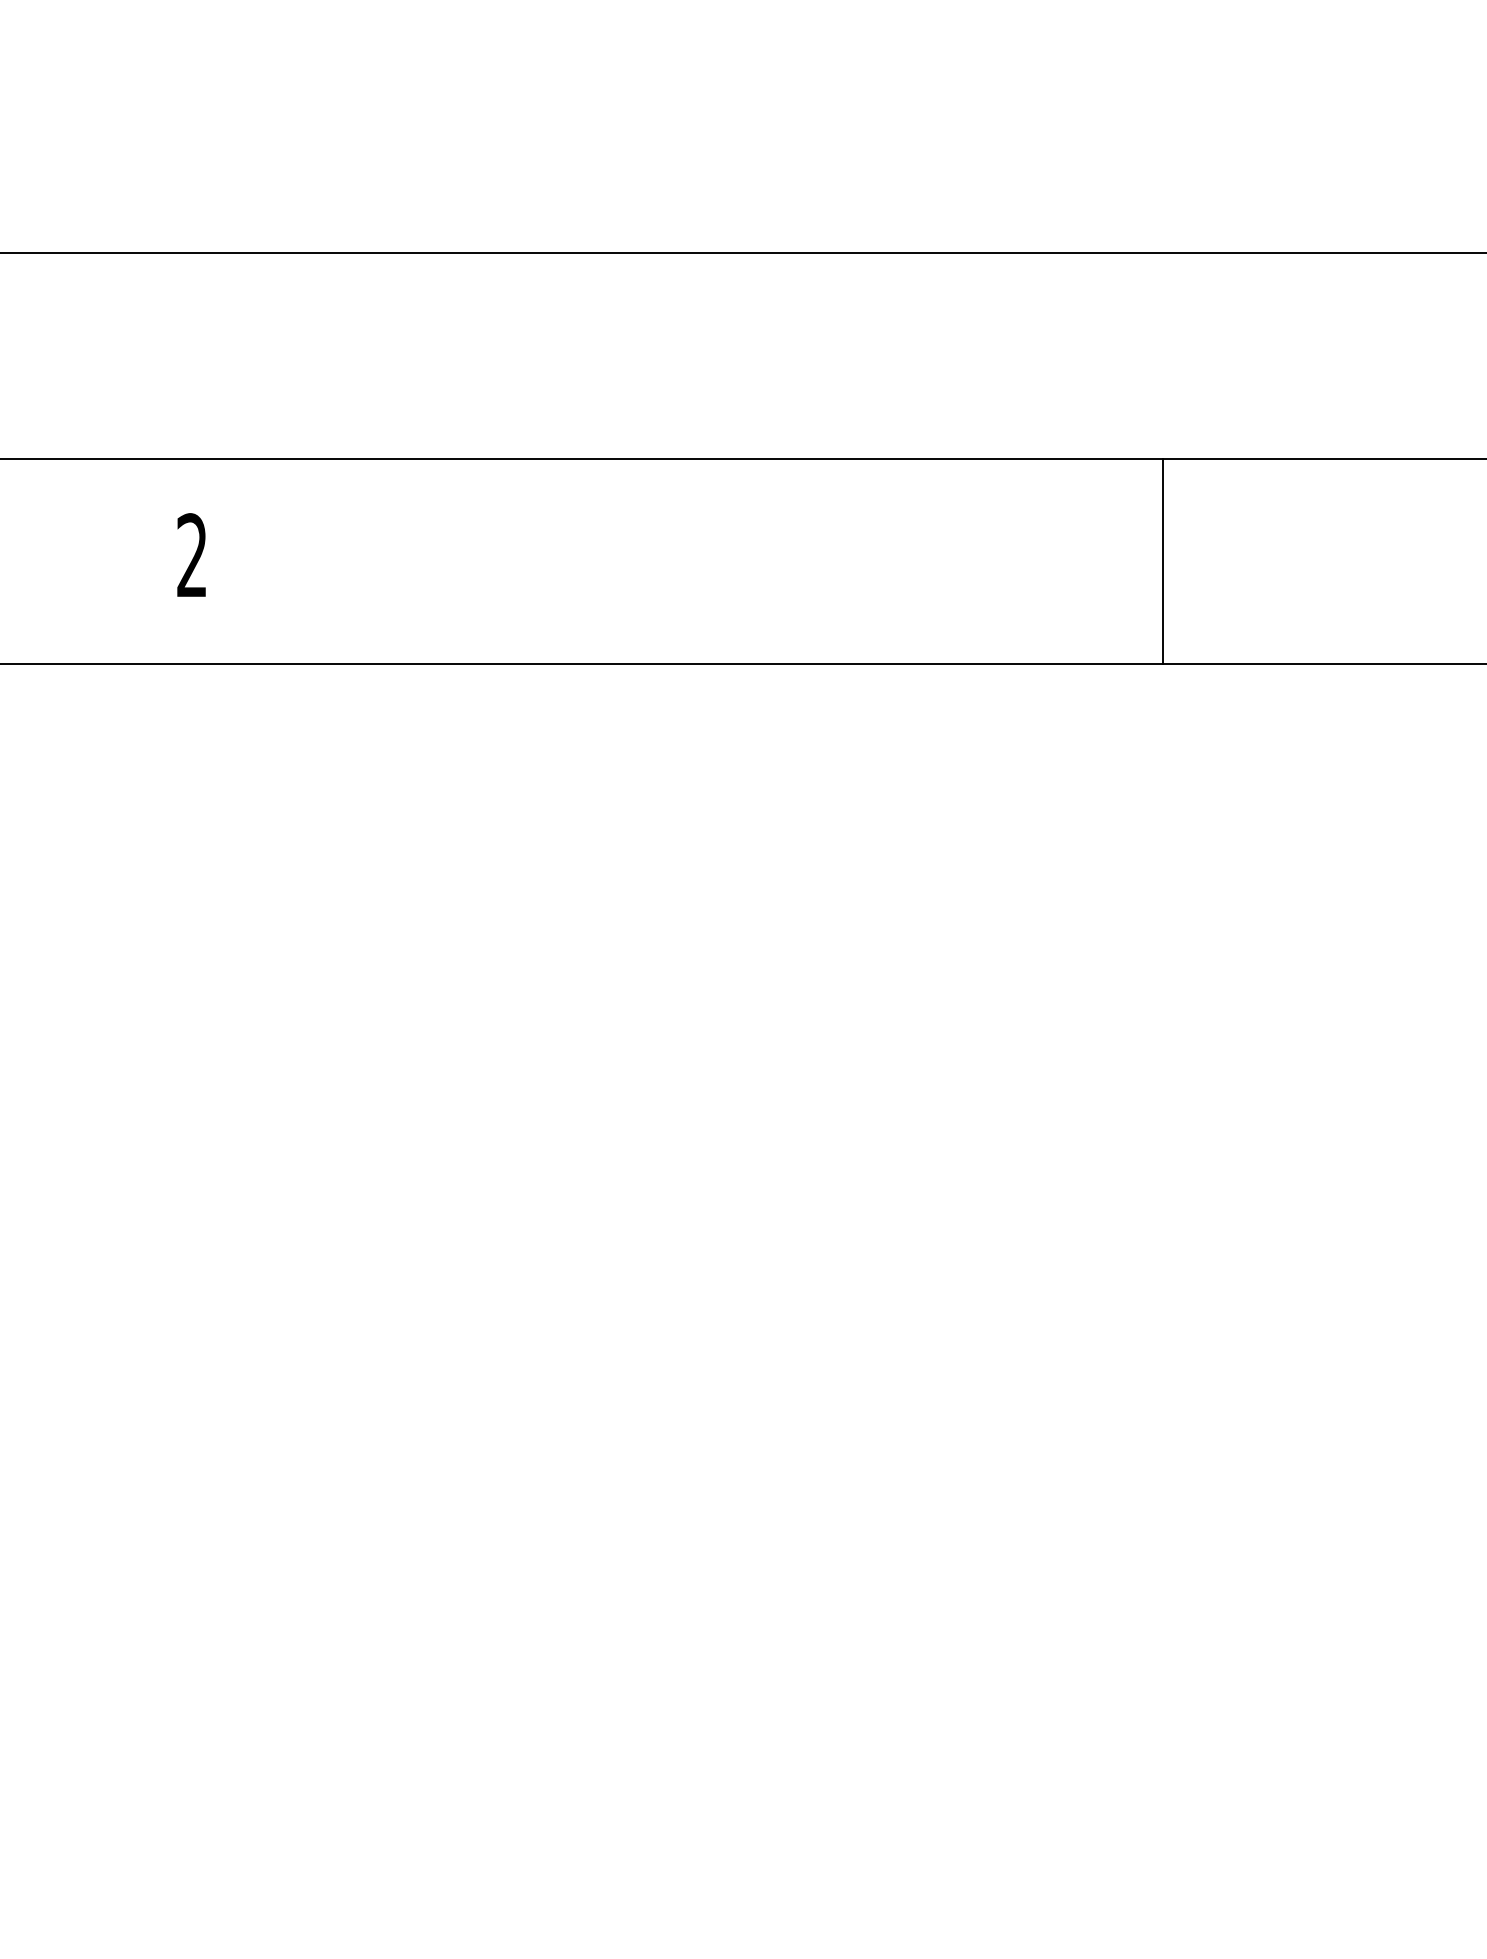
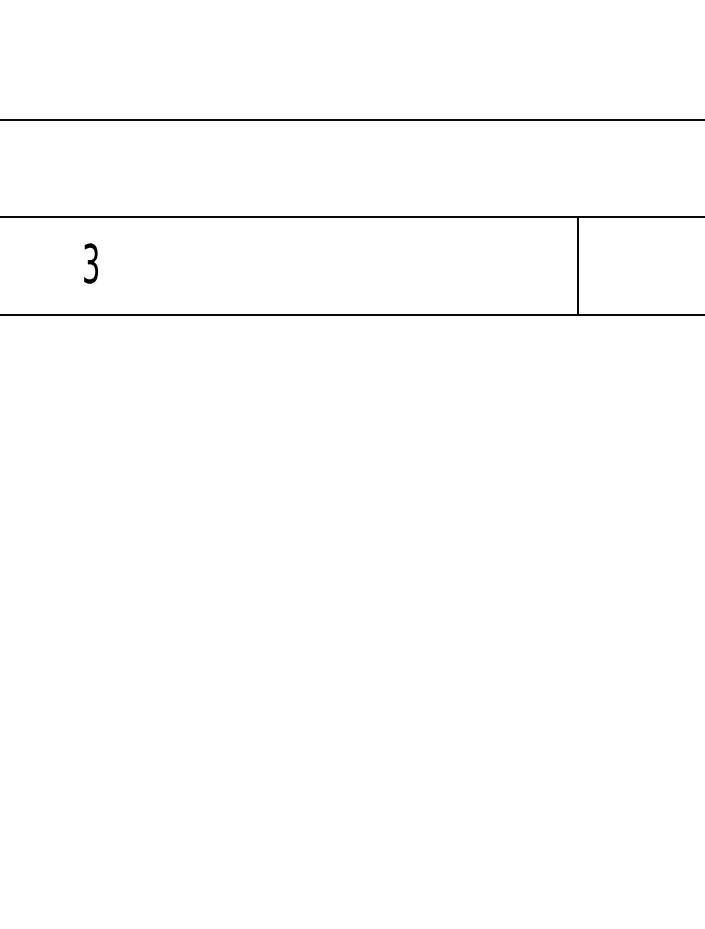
text: (193, 555) -> (91, 263), 2 -> 3
line: (1163, 559) -> (578, 265), moved

